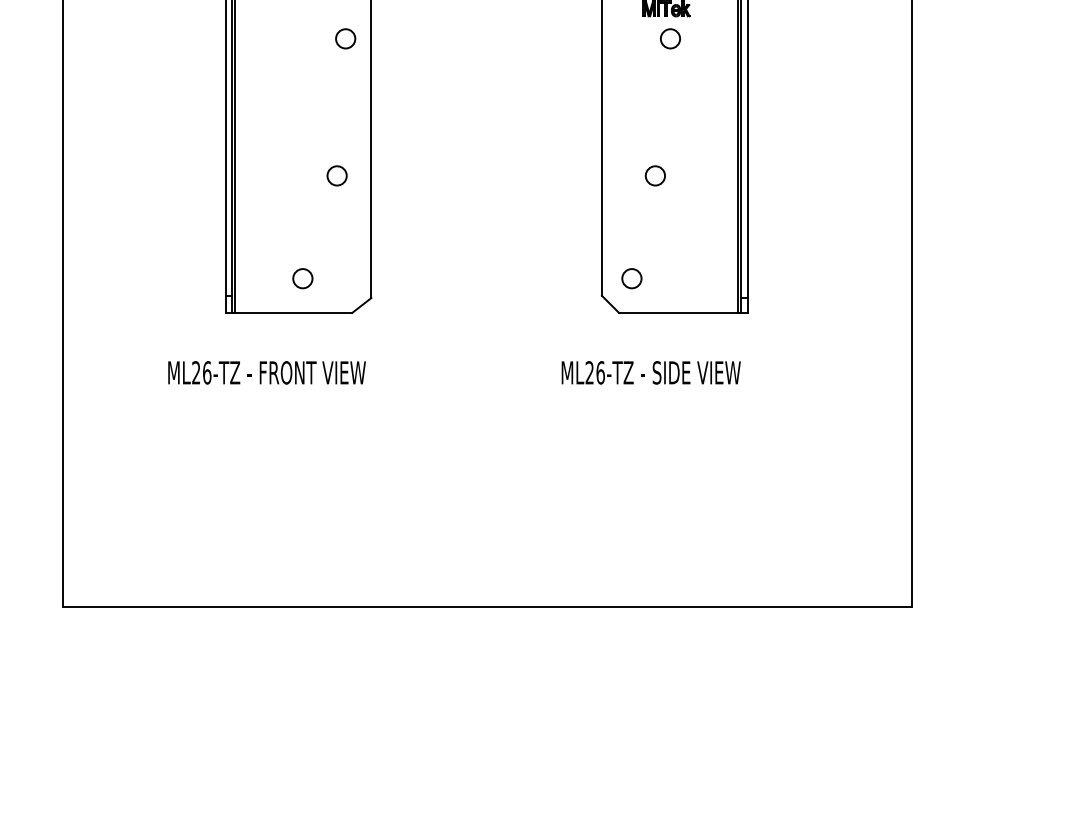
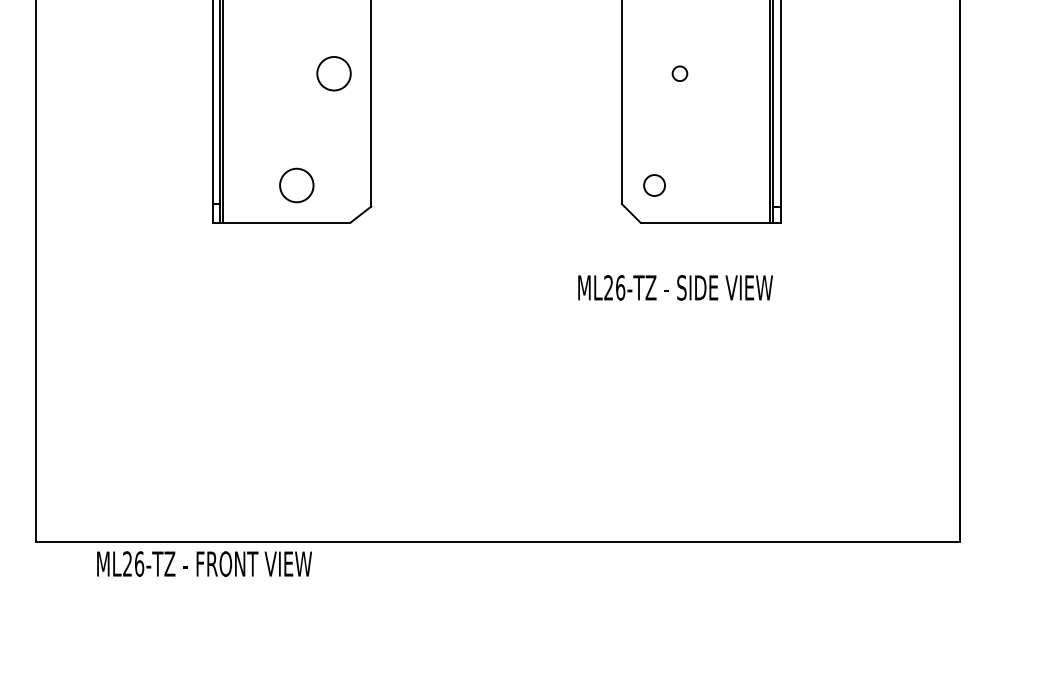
circle: (336, 175) -> (333, 73), size x1.6
circle: (654, 175) -> (679, 73), size x0.7
circle: (302, 278) -> (296, 185), size x1.6
text: (266, 372) -> (203, 563), moved

